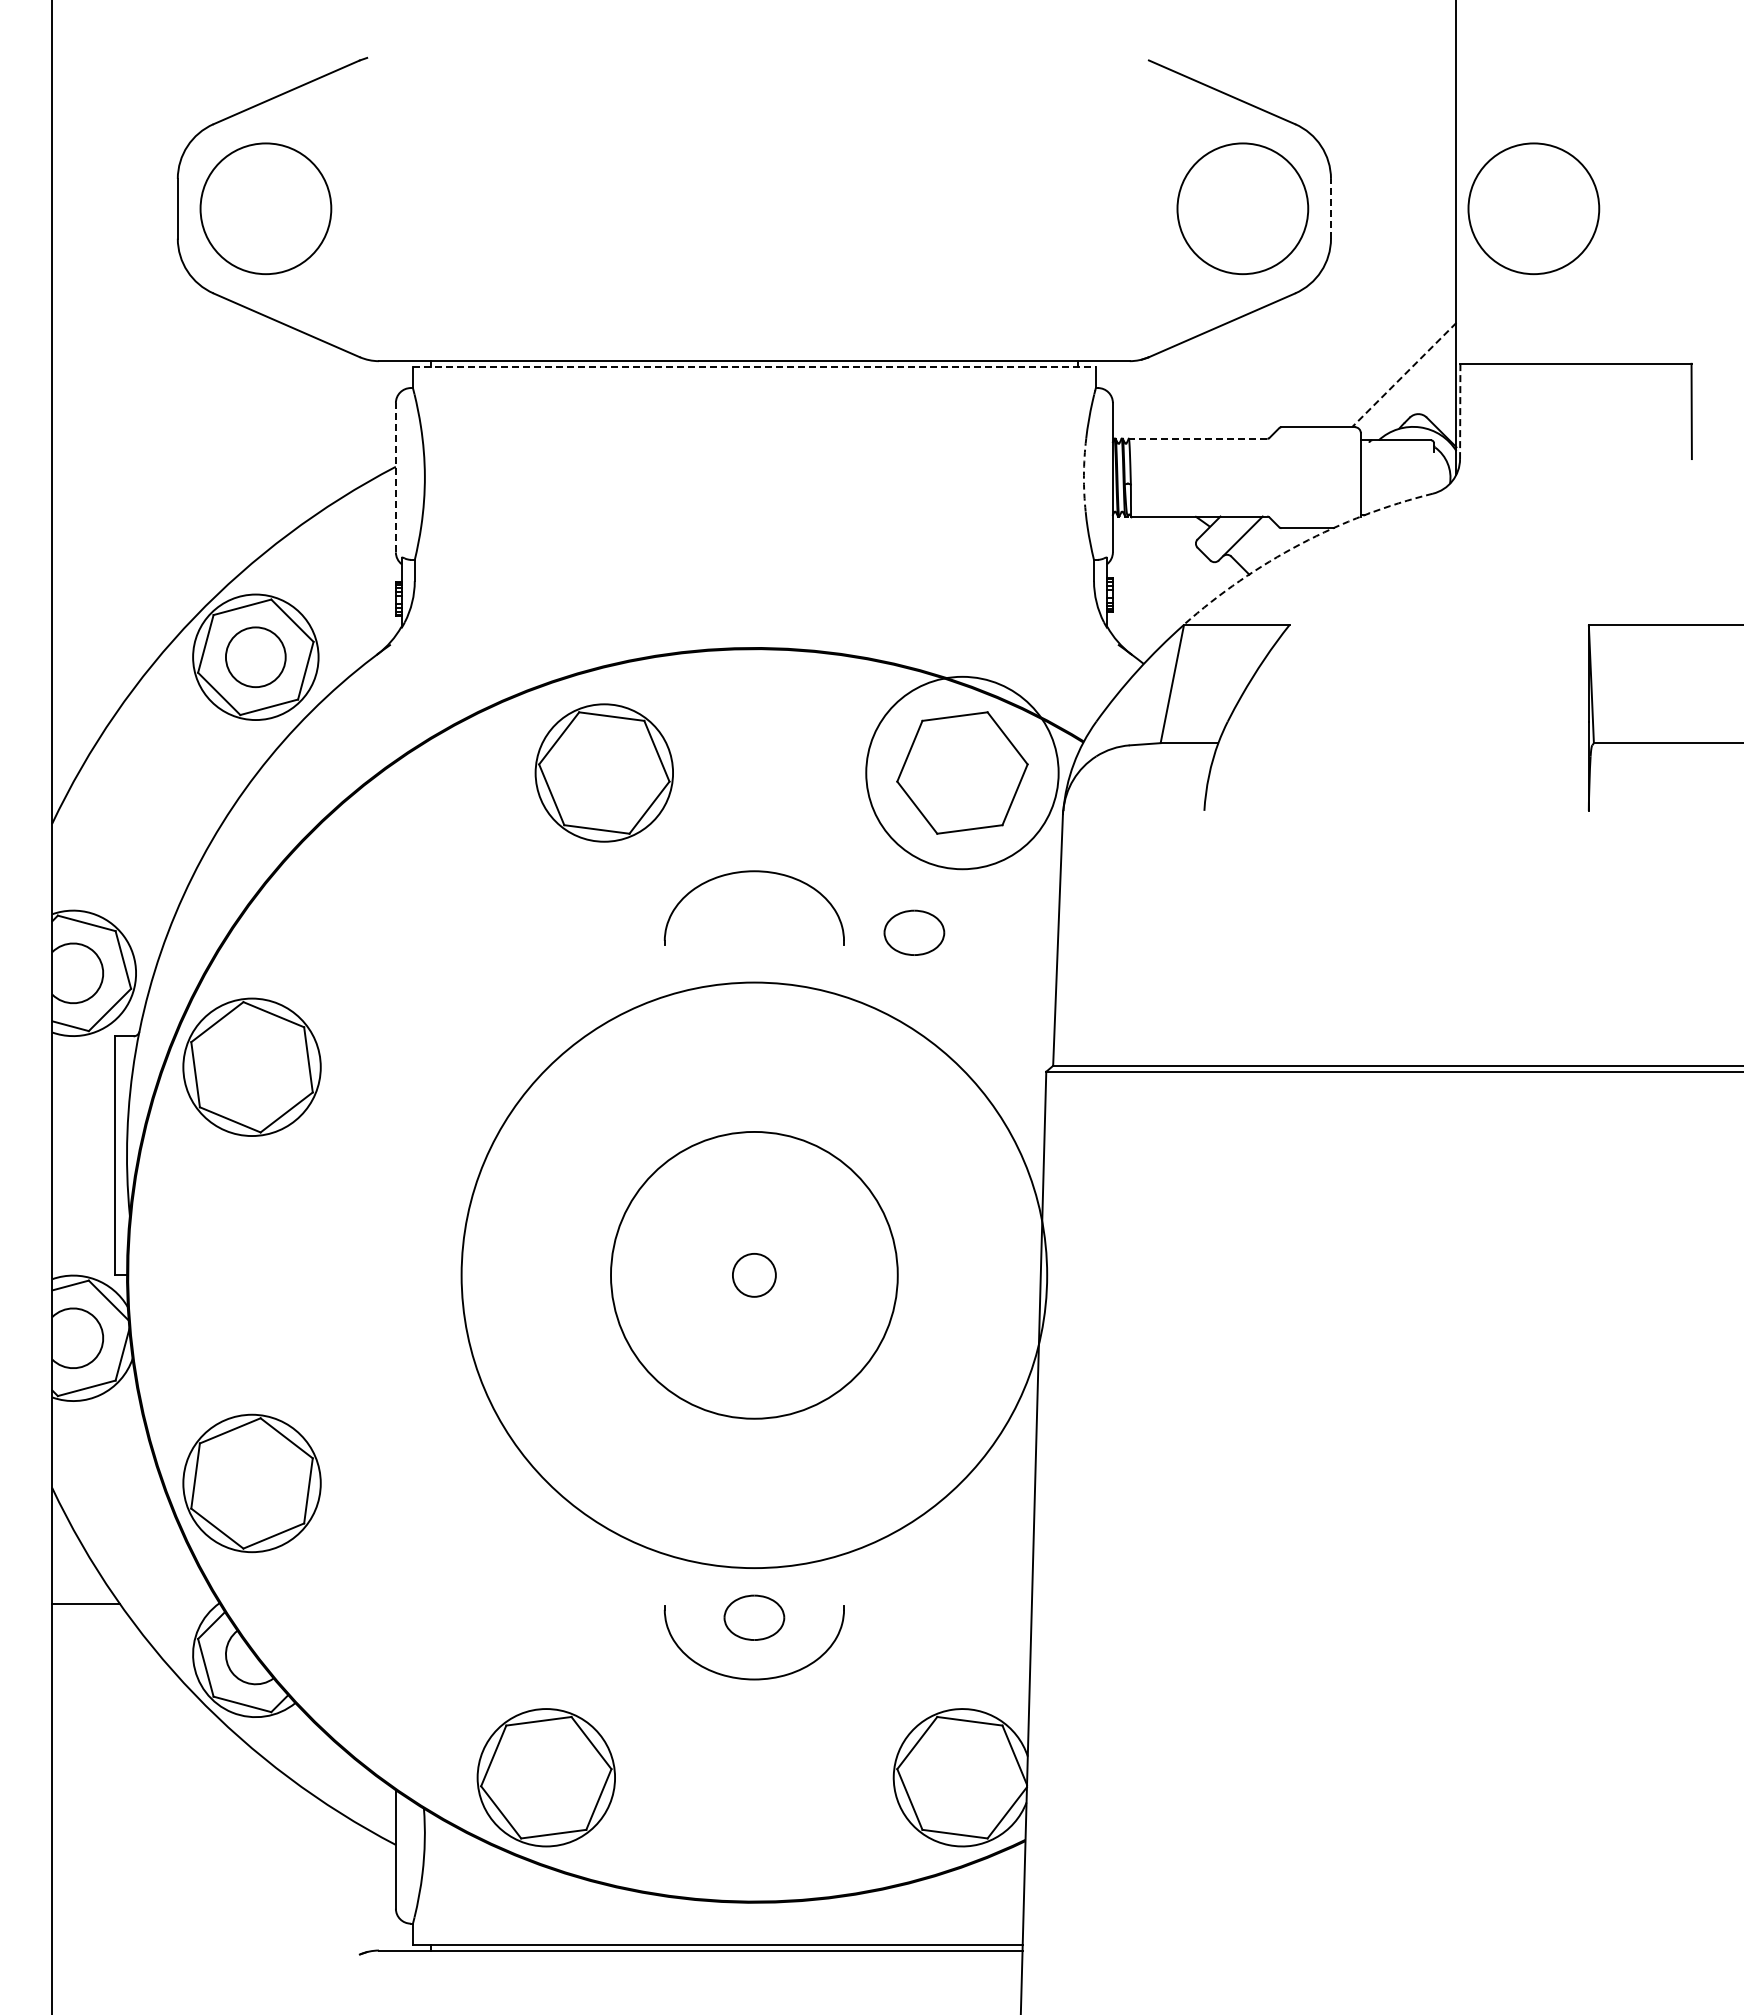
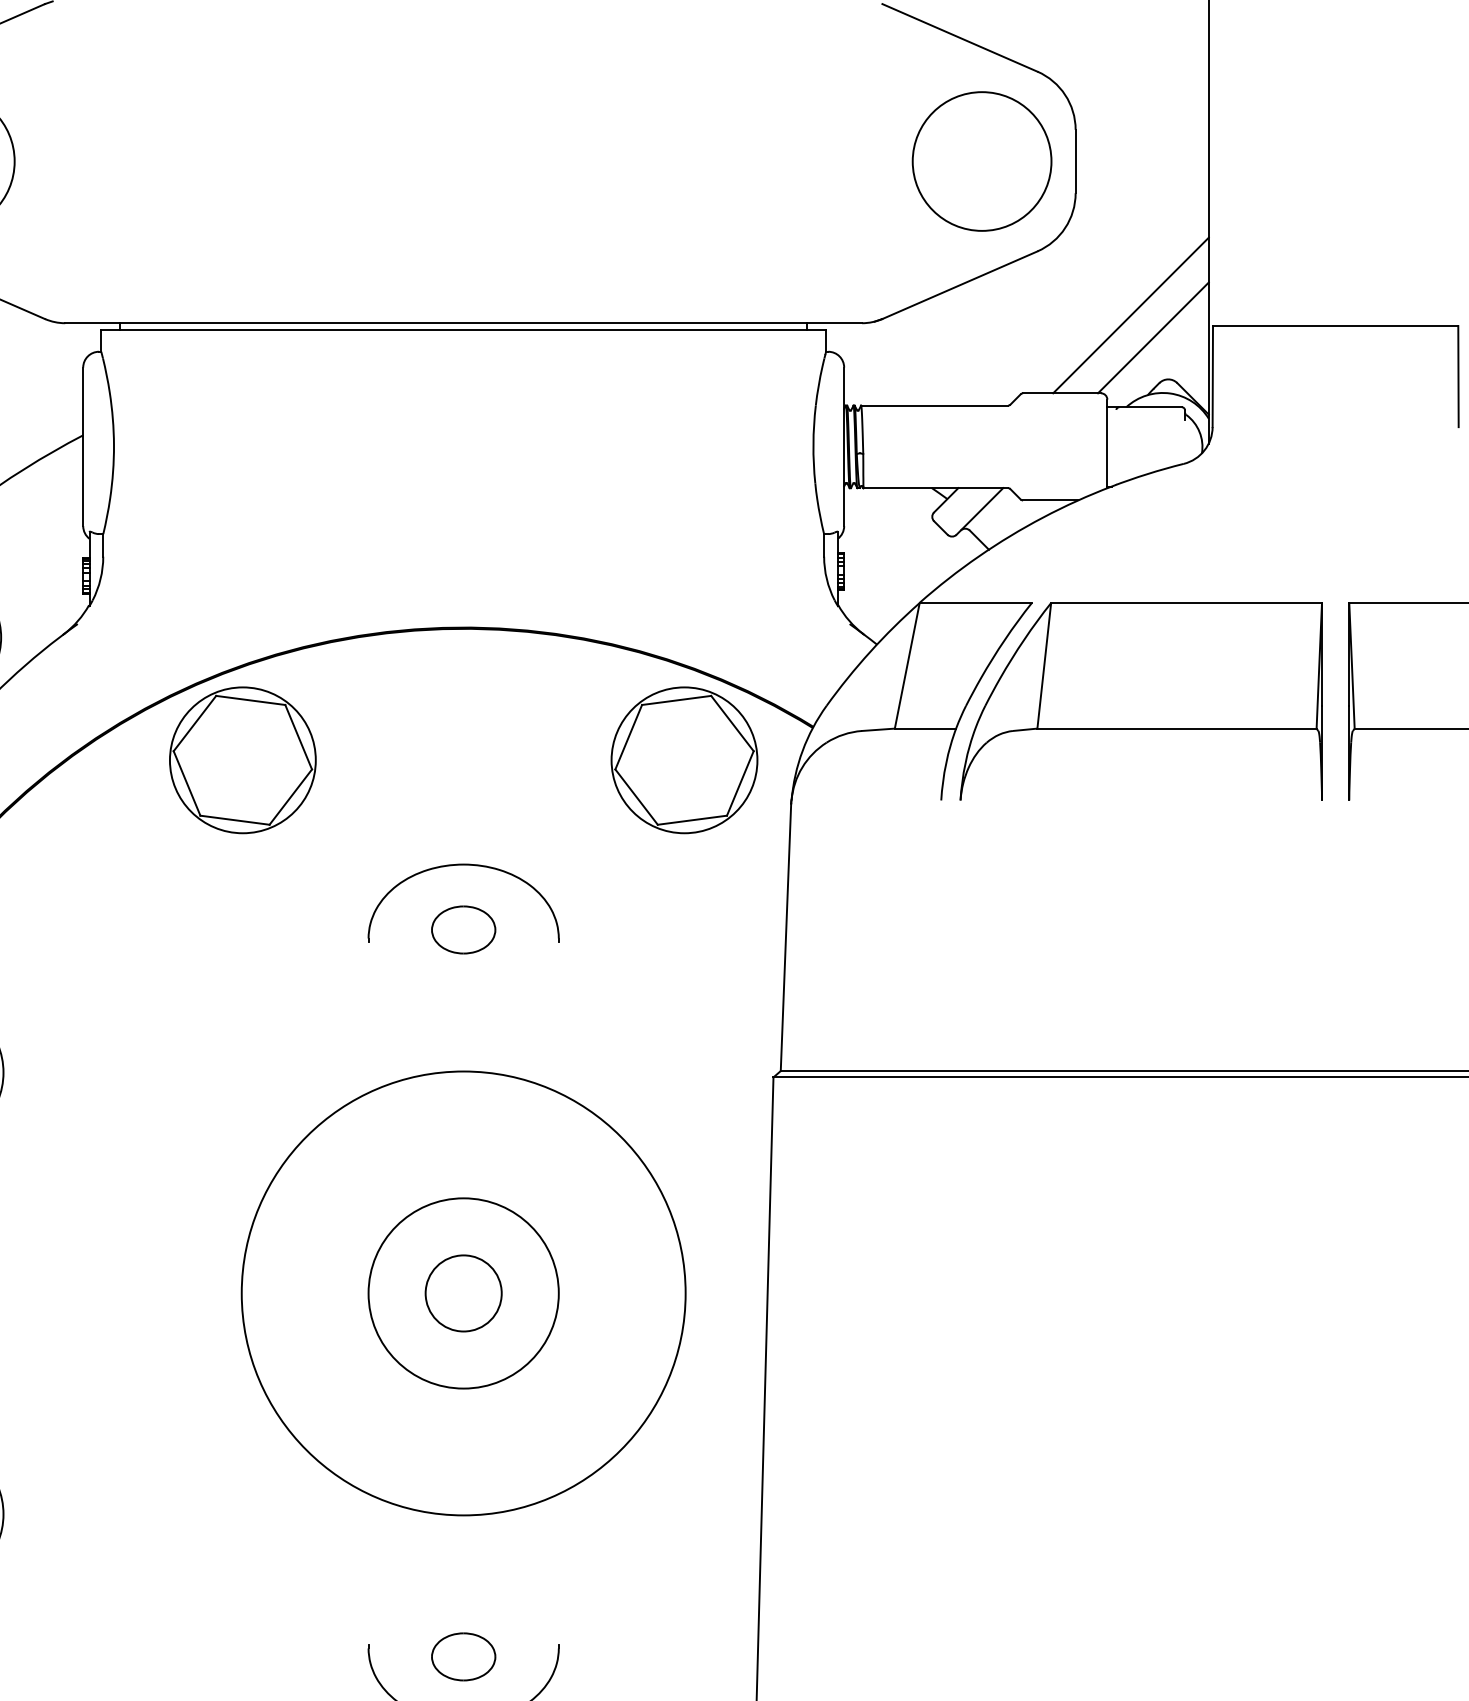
line: (1331, 208) -> (1076, 161), dashed -> solid
circle: (1533, 208) -> (1290, 161), removed
line: (1382, 353) -> (1130, 315), added
line: (754, 367) -> (463, 329), dashed -> solid
line: (1404, 375) -> (1153, 338), dashed -> solid
line: (1460, 411) -> (1213, 376), dashed -> solid
line: (1197, 438) -> (933, 405), dashed -> solid
arc: (1083, 475) -> (812, 444), dashed -> solid
line: (395, 477) -> (82, 446), dashed -> solid
arc: (1300, 544) -> (1043, 517), dashed -> solid
part: (1392, 717) -> (1140, 701), added
part: (603, 772) -> (241, 759), moved
circle: (962, 772) -> (684, 759), size x0.71
part: (914, 932) -> (463, 929), moved
circle: (754, 1274) -> (463, 1292), size x0.62
circle: (754, 1275) -> (463, 1293), size x0.71
circle: (754, 1275) -> (463, 1293), size x1.67

